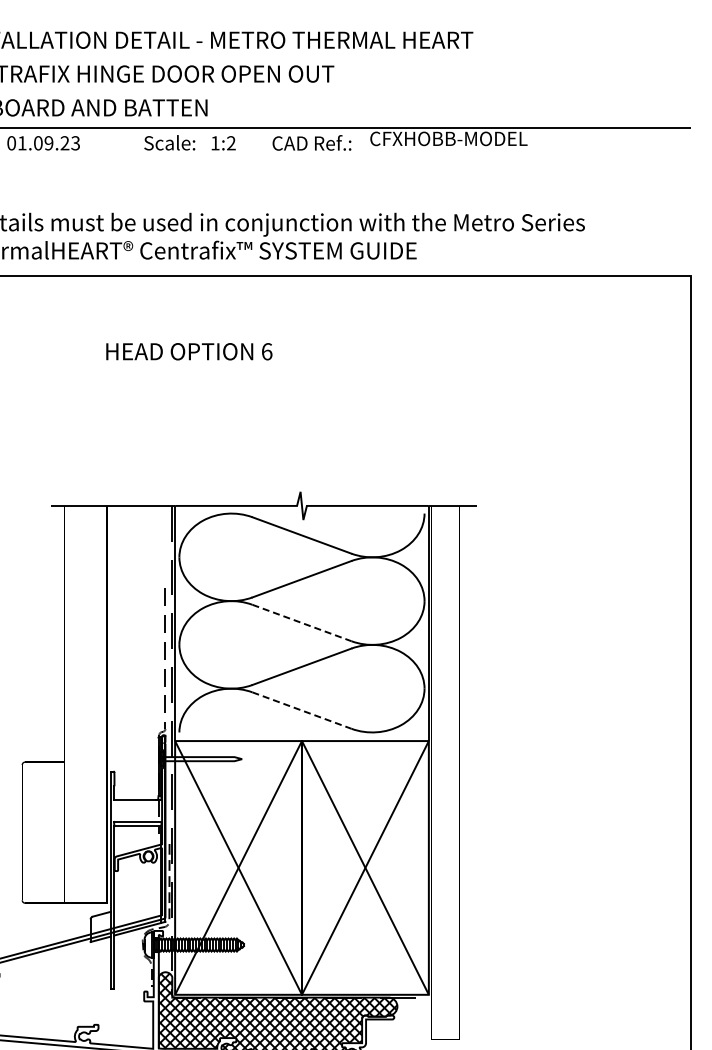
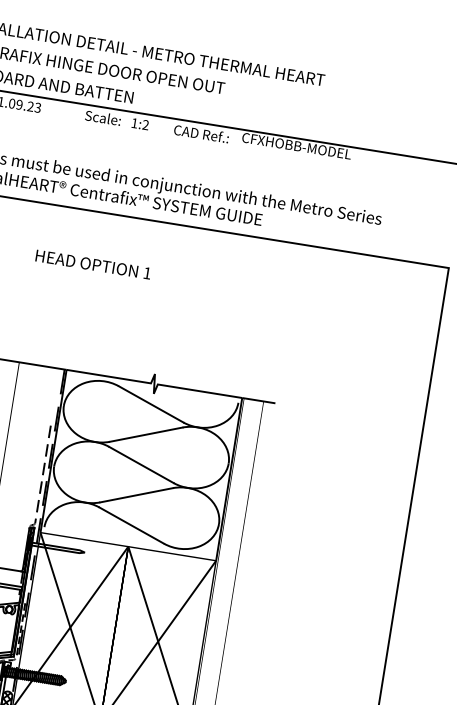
text: (267, 351) -> (147, 273), 6 -> 1
line: (301, 623) -> (141, 465), dashed -> solid
line: (301, 710) -> (131, 525), dashed -> solid

